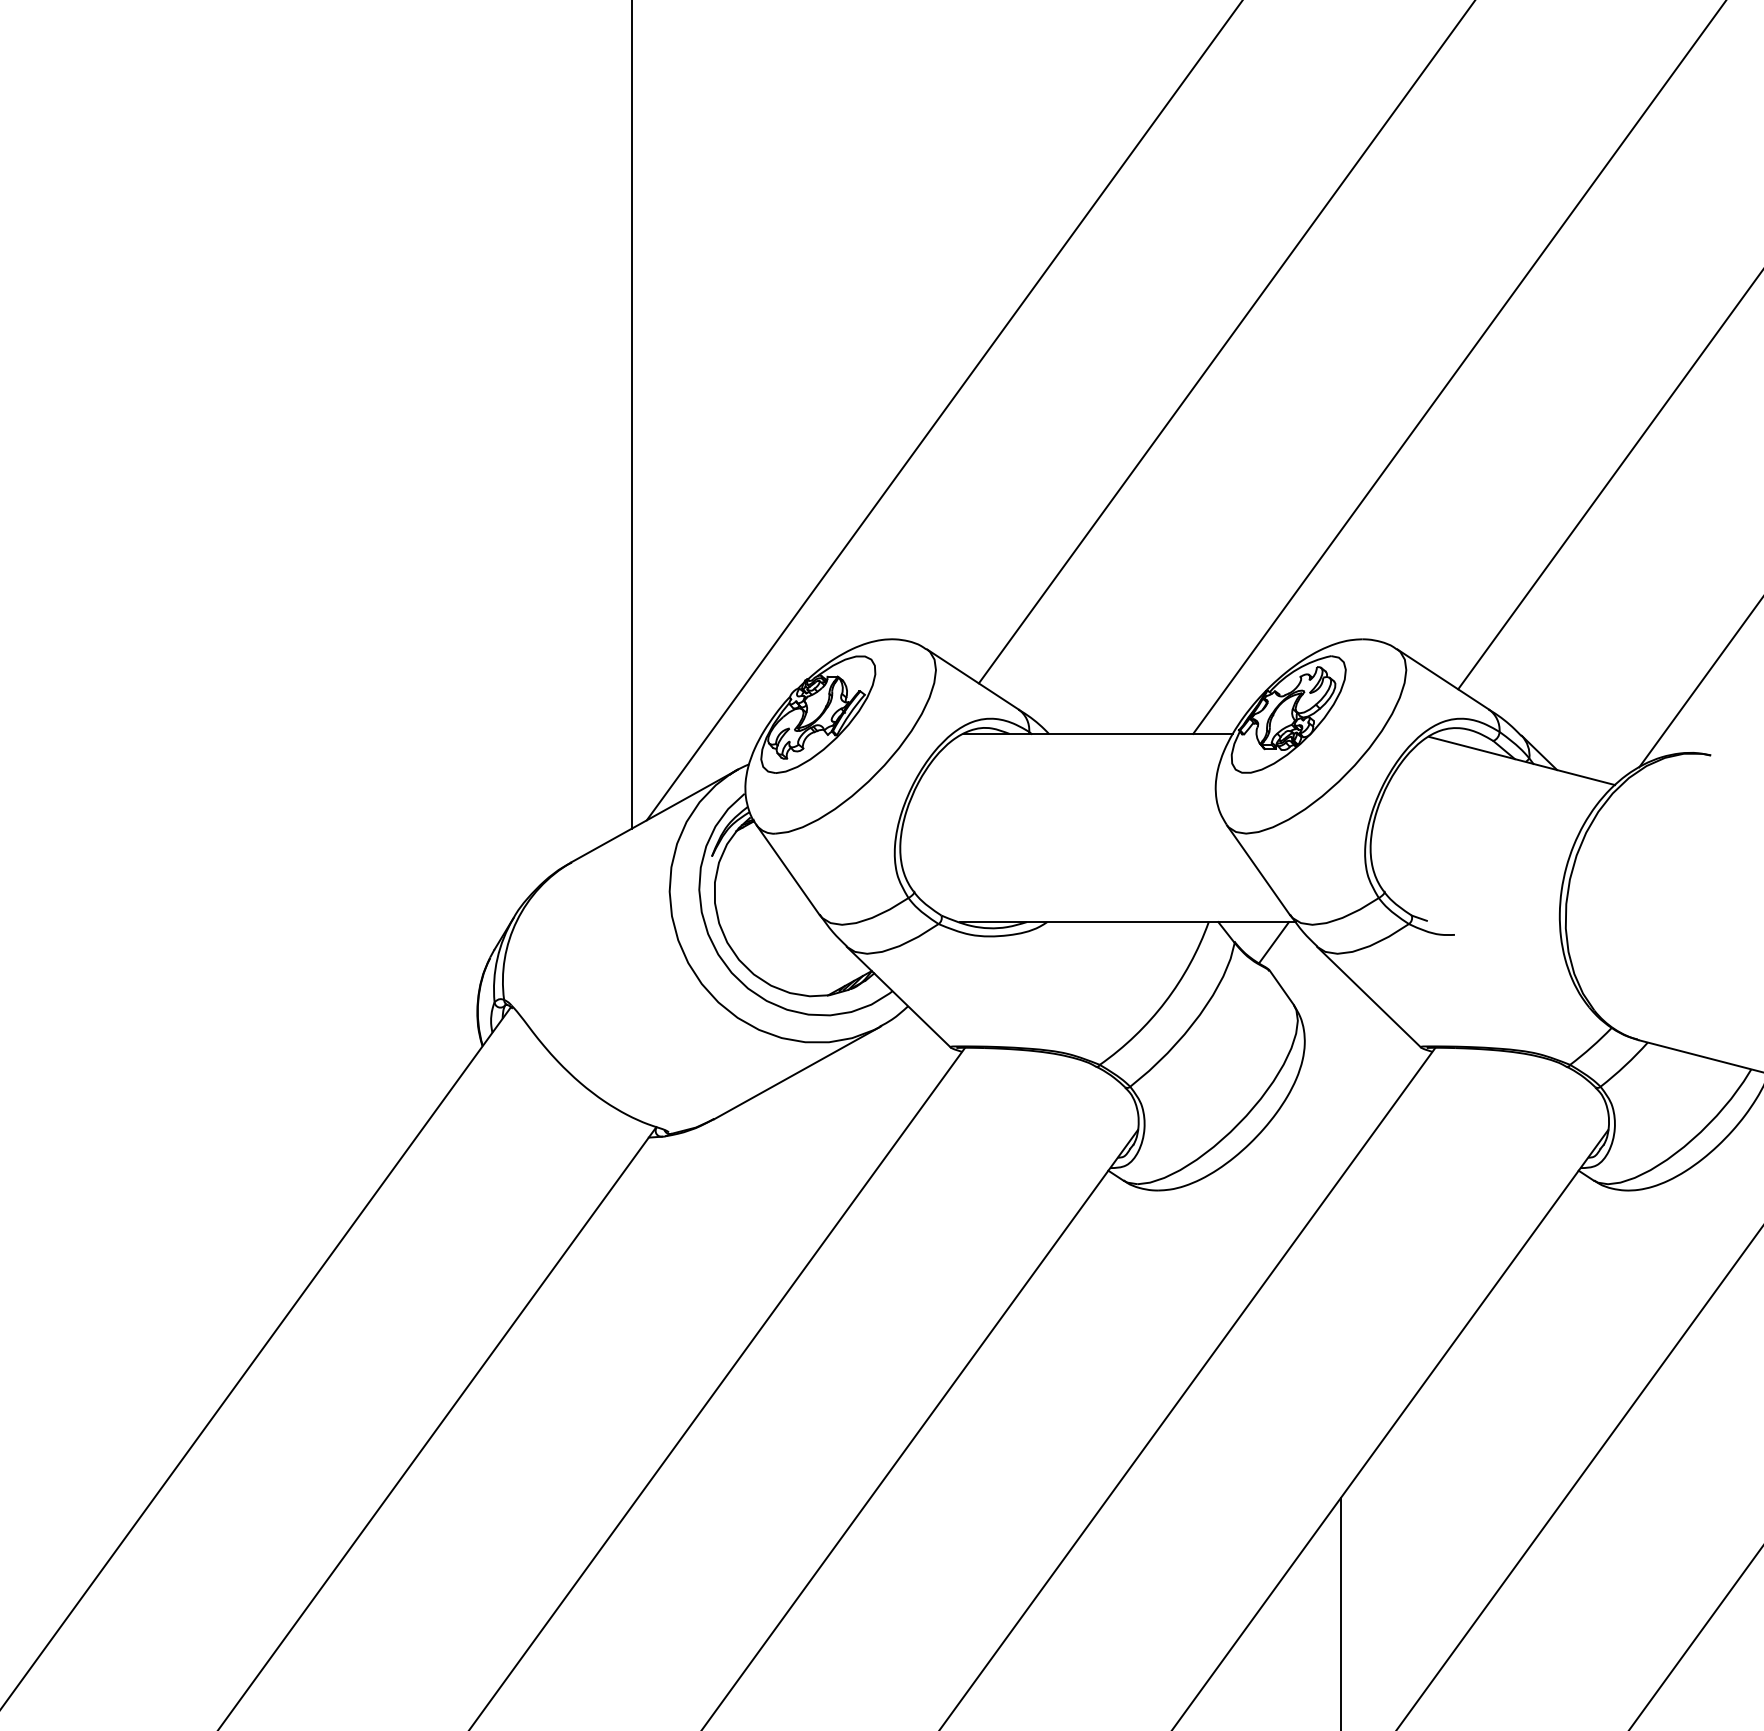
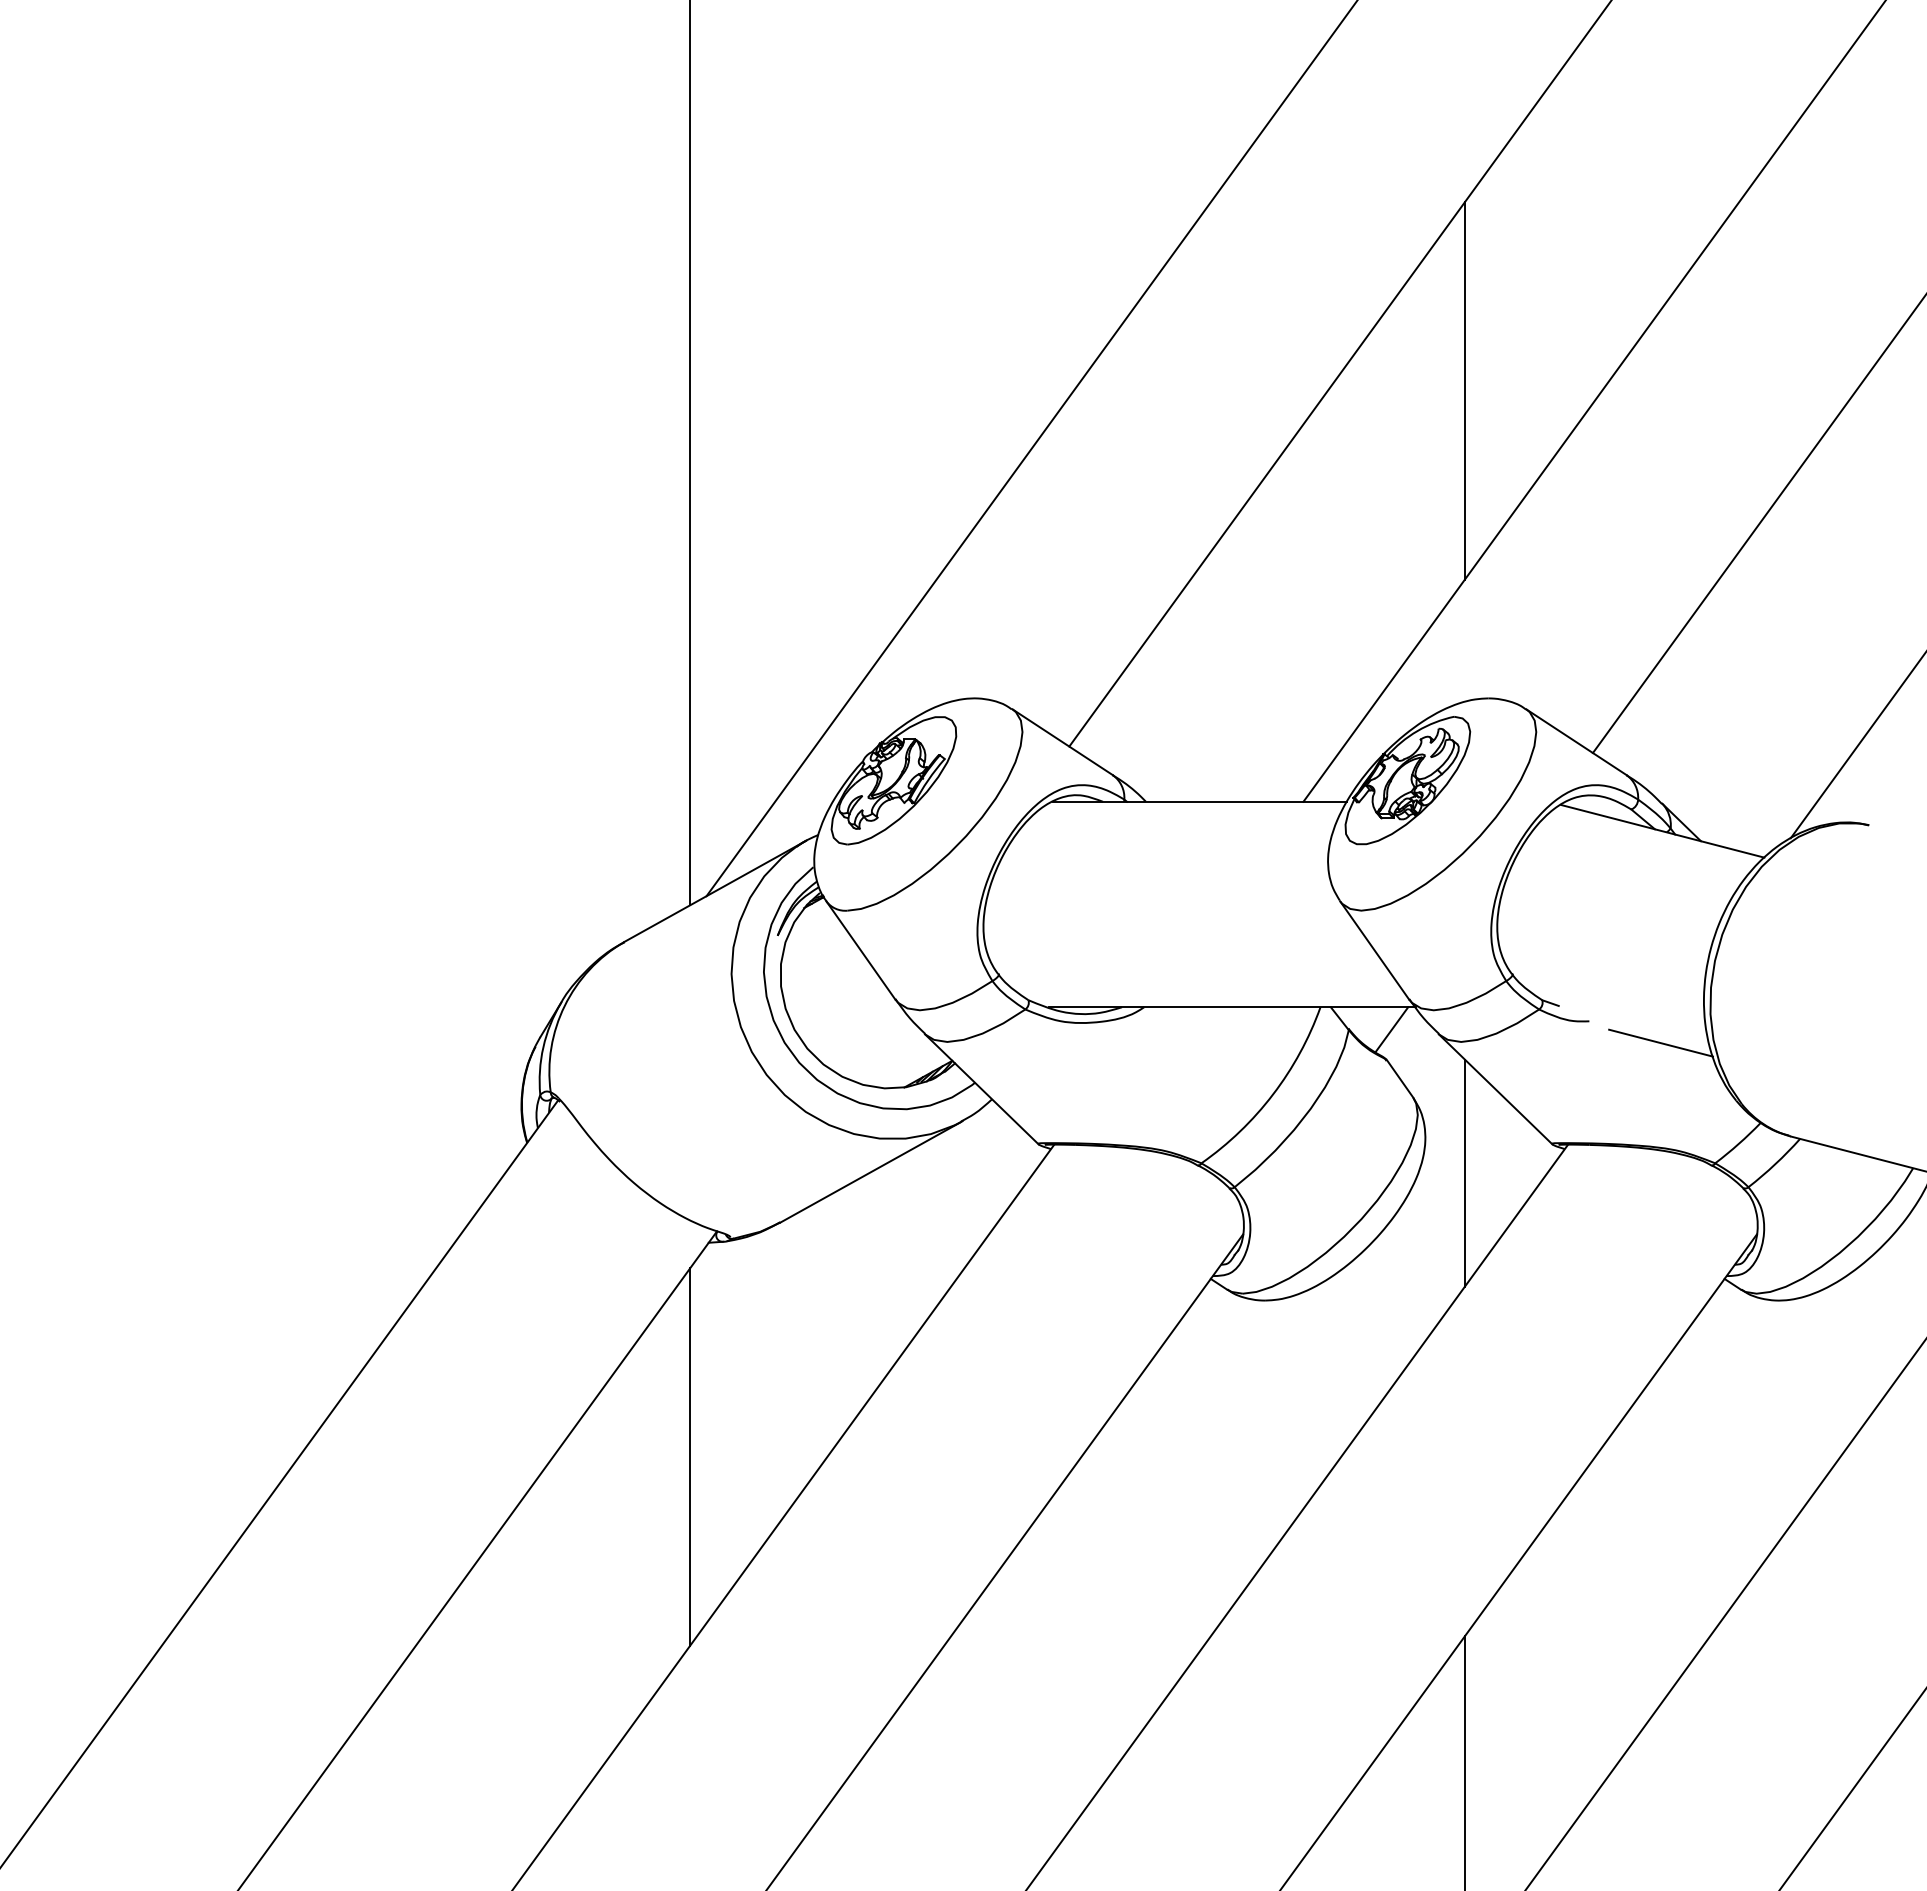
line: (1340, 357) -> (1464, 390), added
line: (1520, 954) -> (1660, 1042), added
line: (1340, 1073) -> (1464, 1172), added
line: (632, 1333) -> (690, 1456), added

